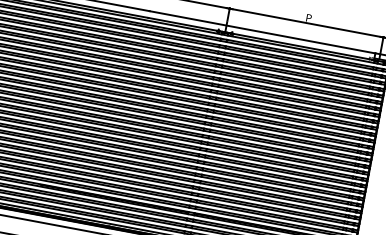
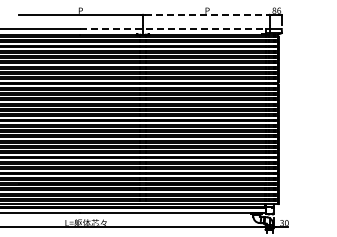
line: (306, 23) -> (206, 15), solid -> dashed
line: (263, 31) -> (173, 28), solid -> dashed

